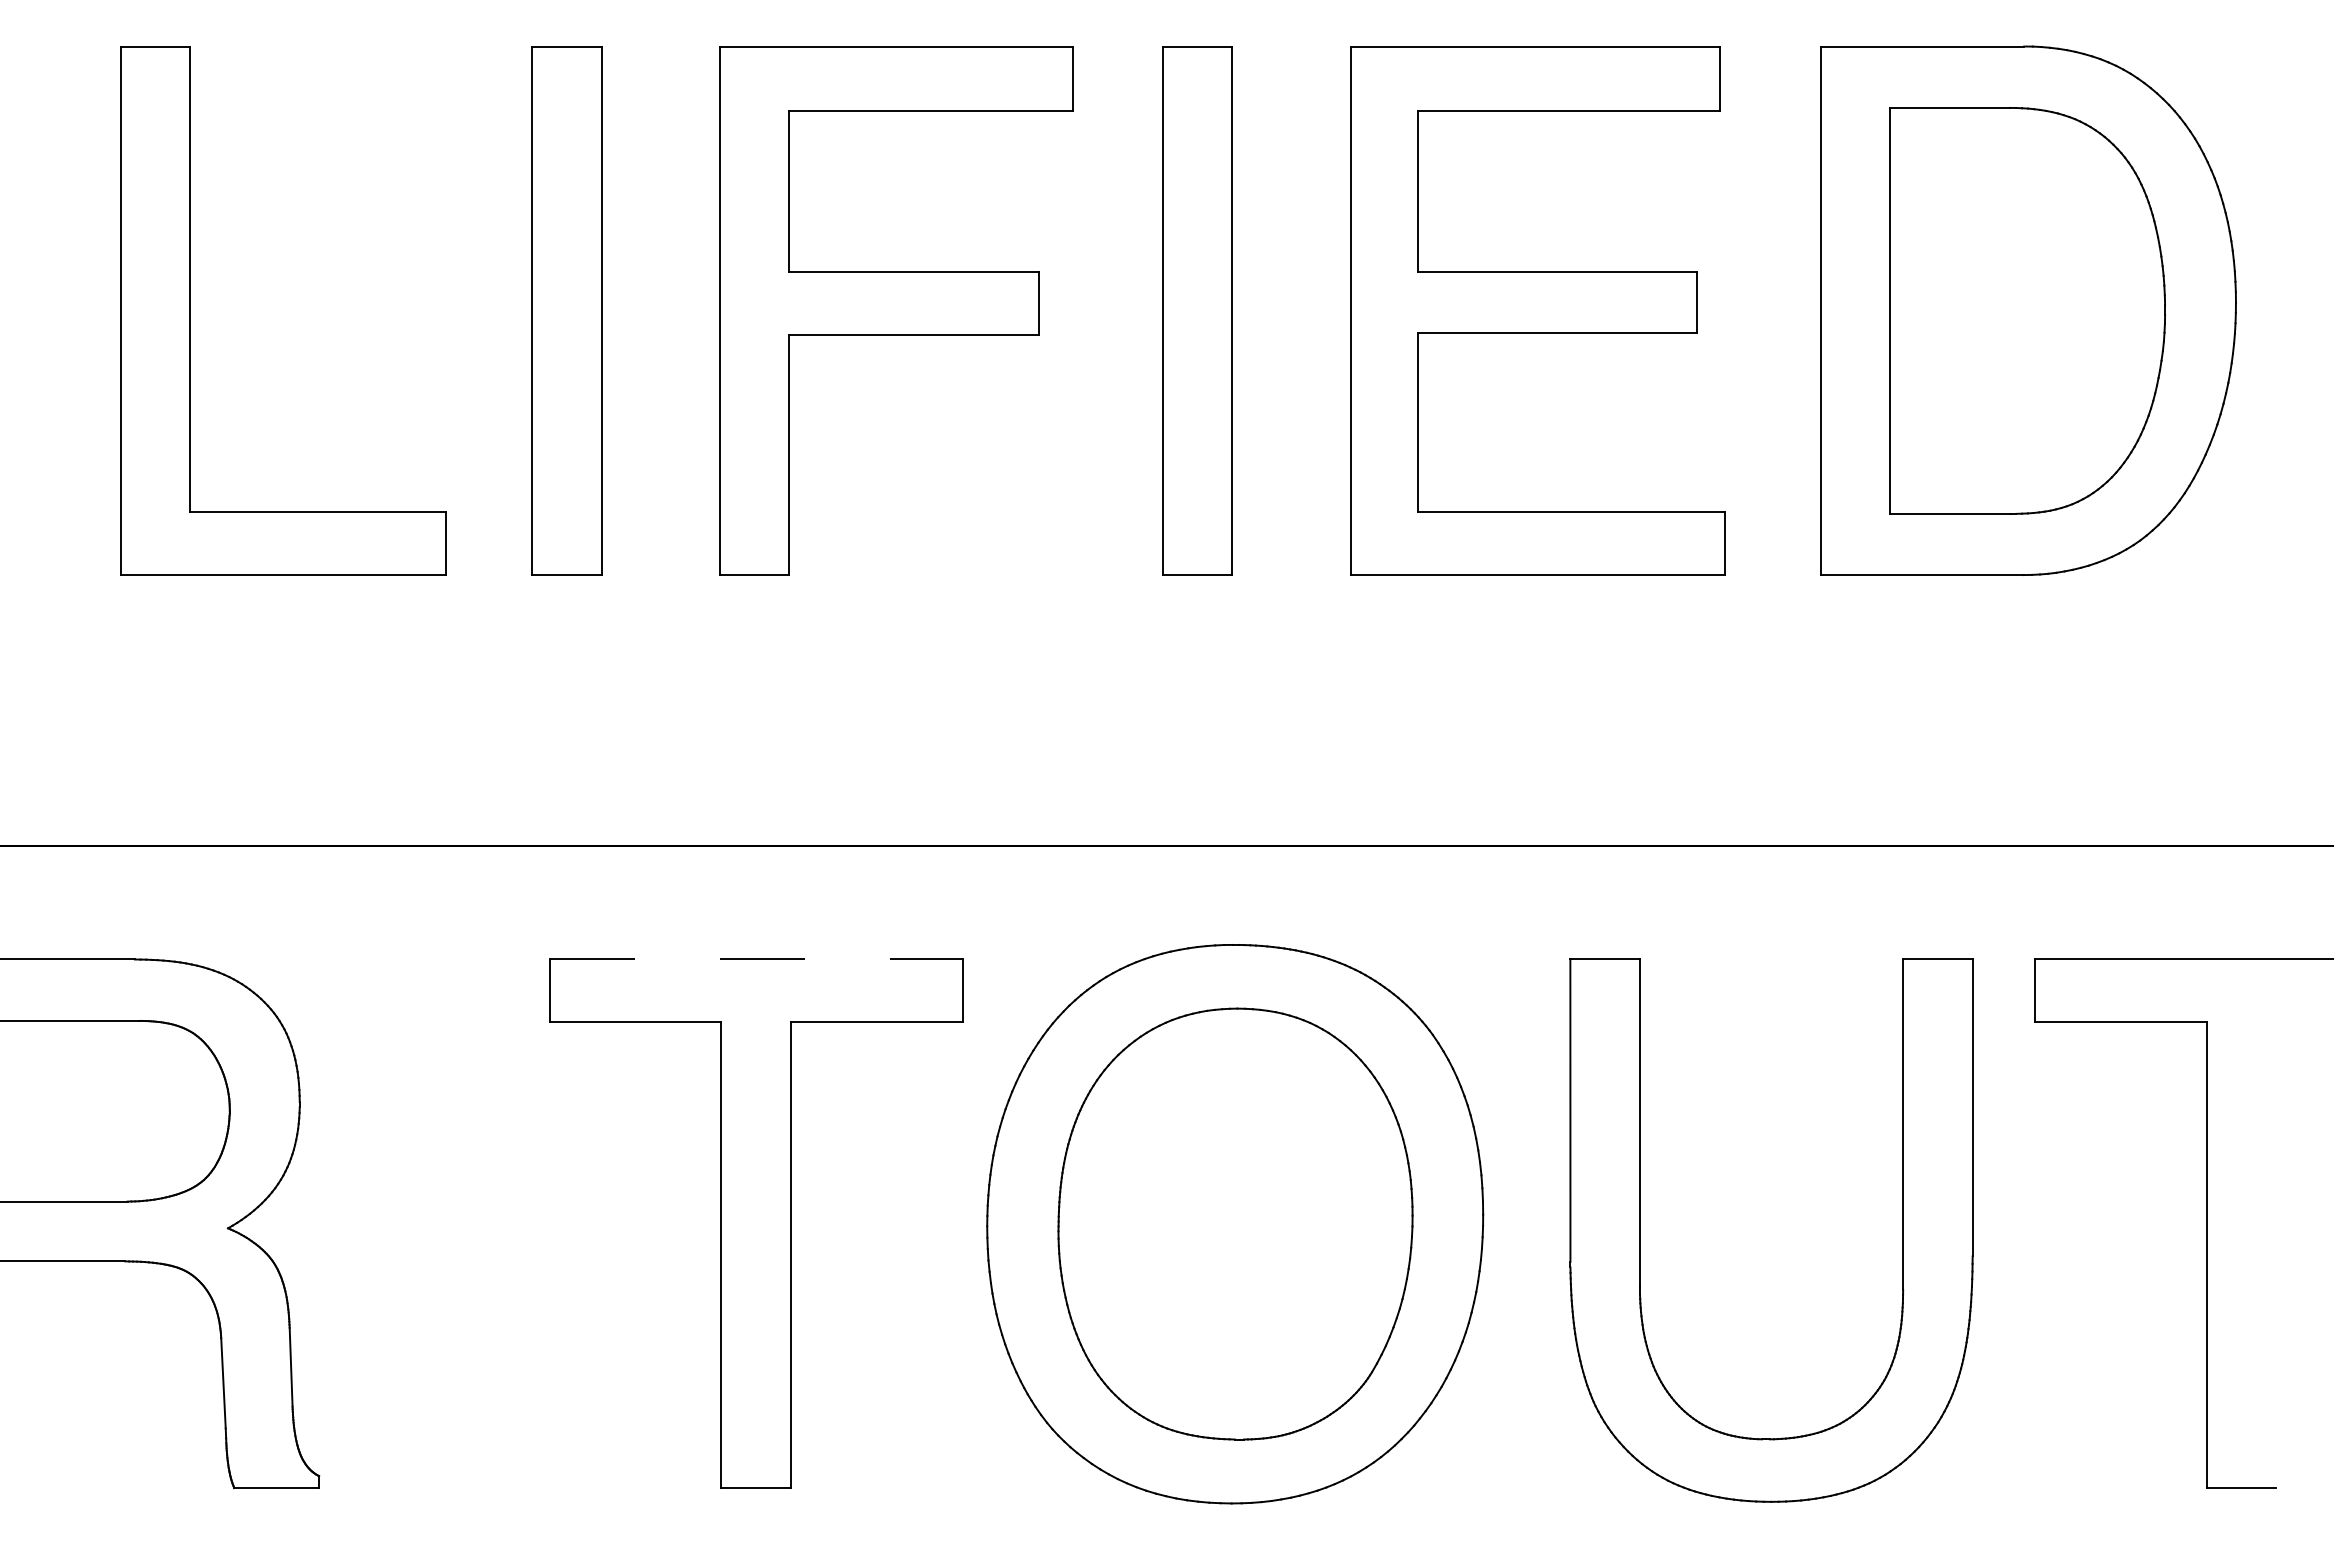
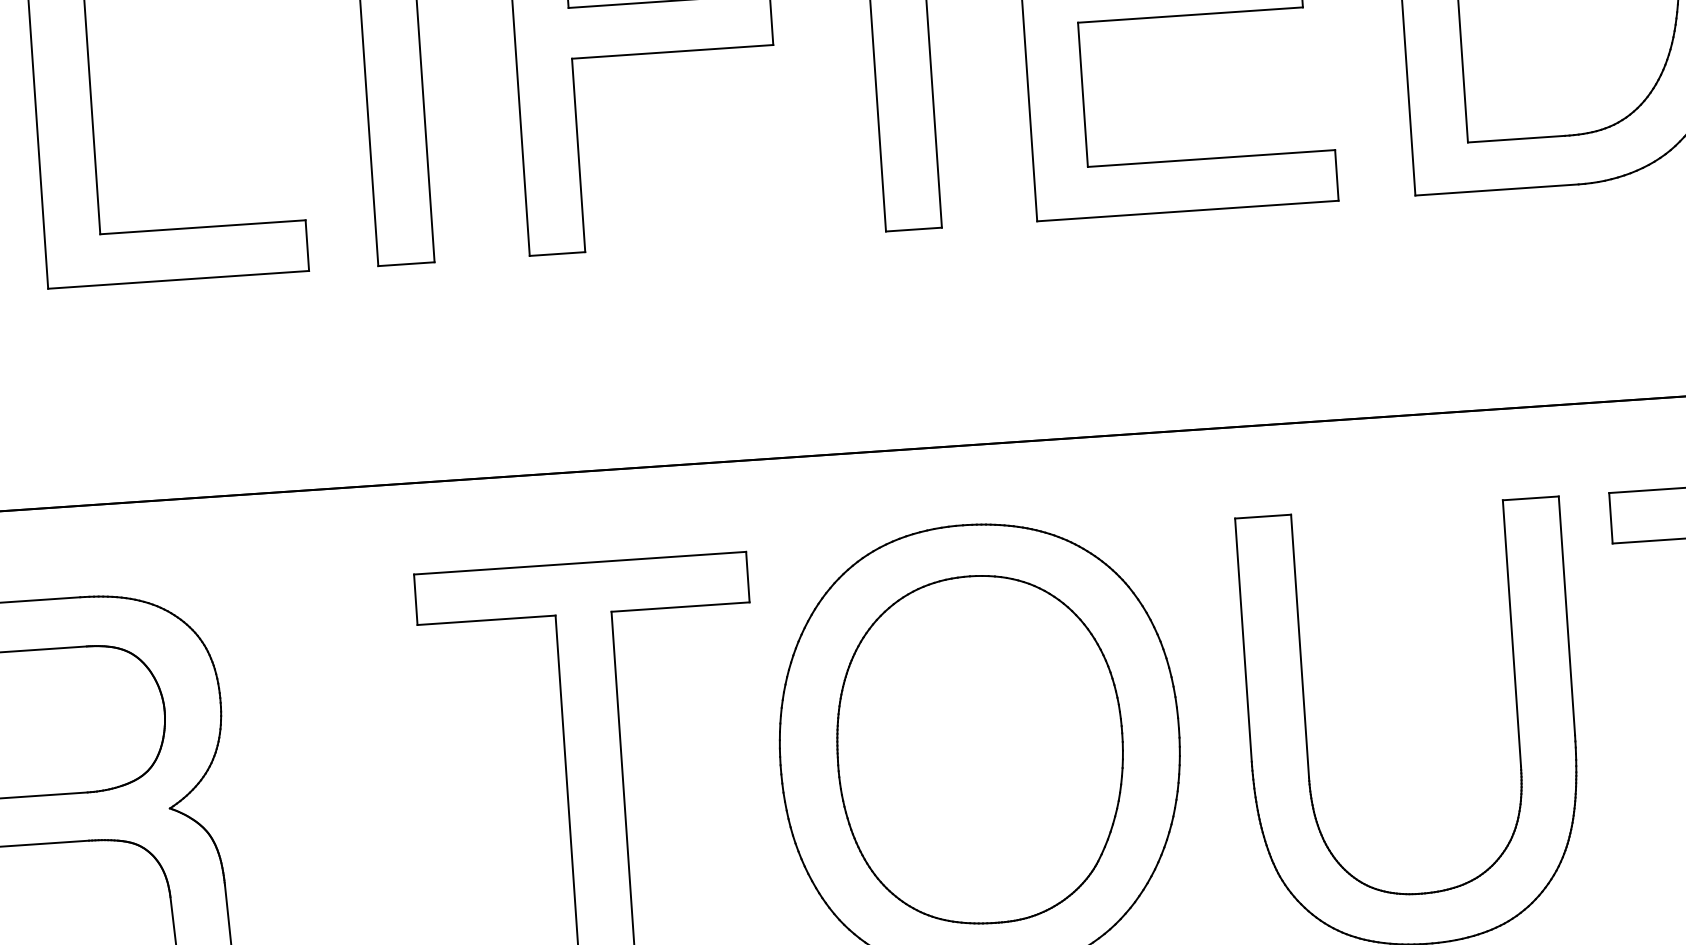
line: (756, 959) -> (580, 563), dashed -> solid

